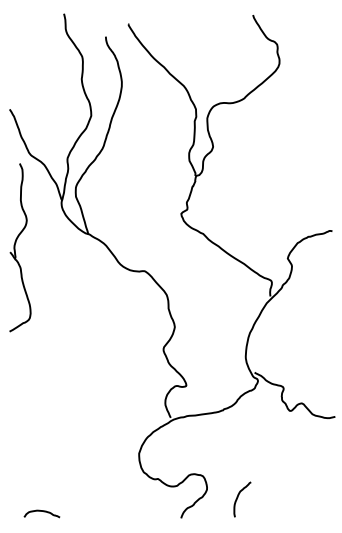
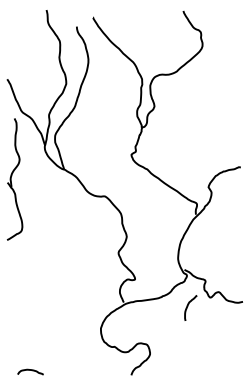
curve: (238, 497) -> (188, 306), moved

